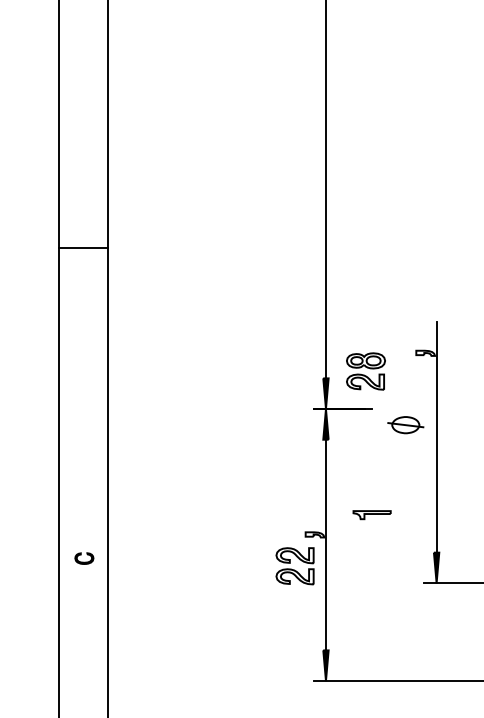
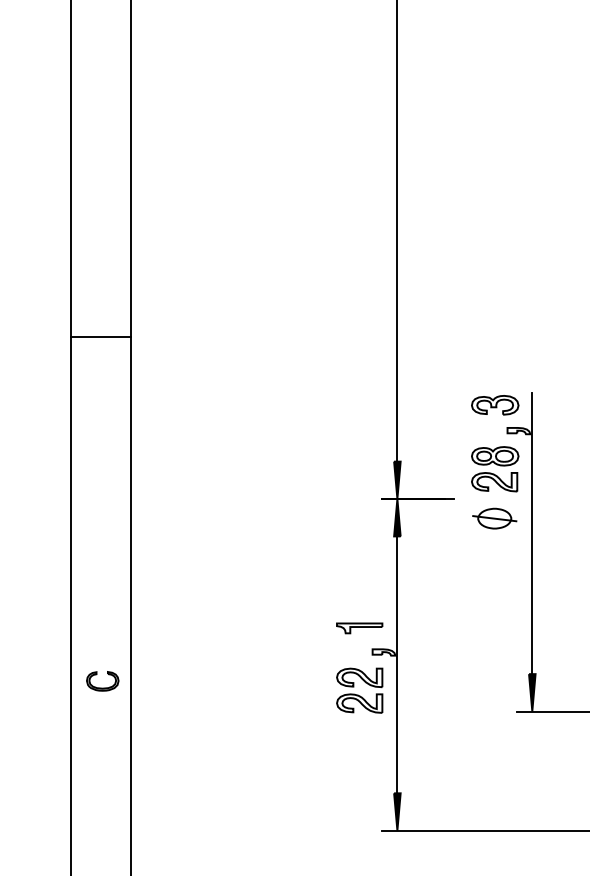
line: (83, 248) -> (101, 337), moved
part: (406, 332) -> (495, 405), added
part: (366, 371) -> (495, 469), moved
part: (371, 515) -> (359, 628), moved
part: (84, 558) -> (102, 681), size x1.43

